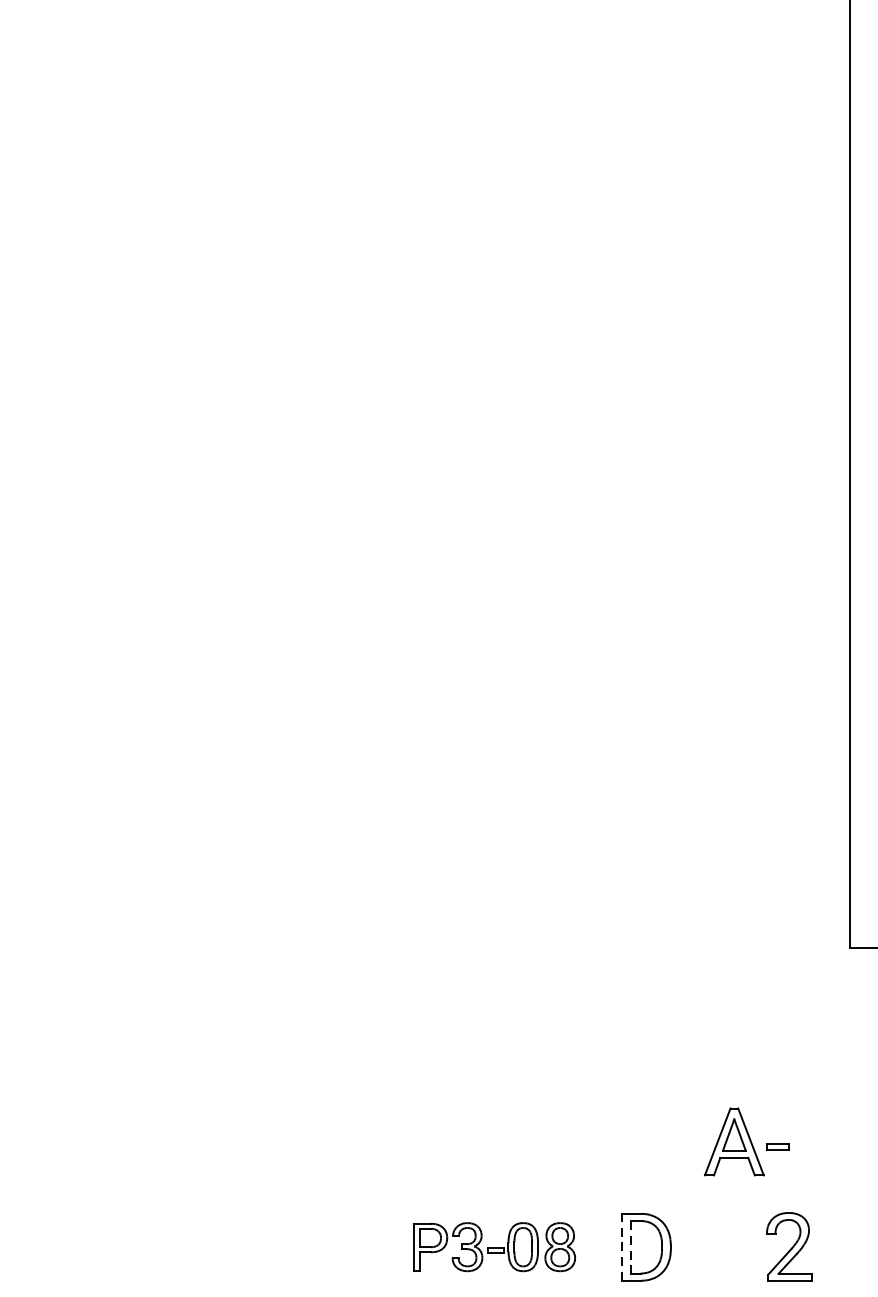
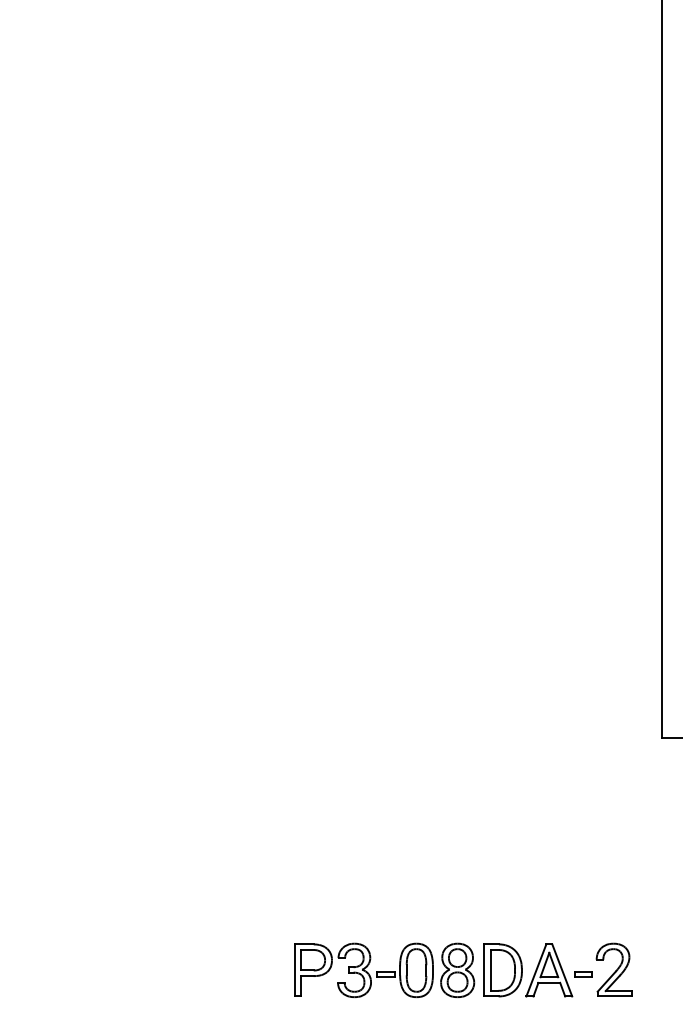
part: (746, 1142) -> (558, 970), moved
part: (494, 1246) -> (384, 969), size x1.43
line: (622, 1246) -> (484, 969), dashed -> solid
line: (631, 1247) -> (491, 970), dashed -> solid

